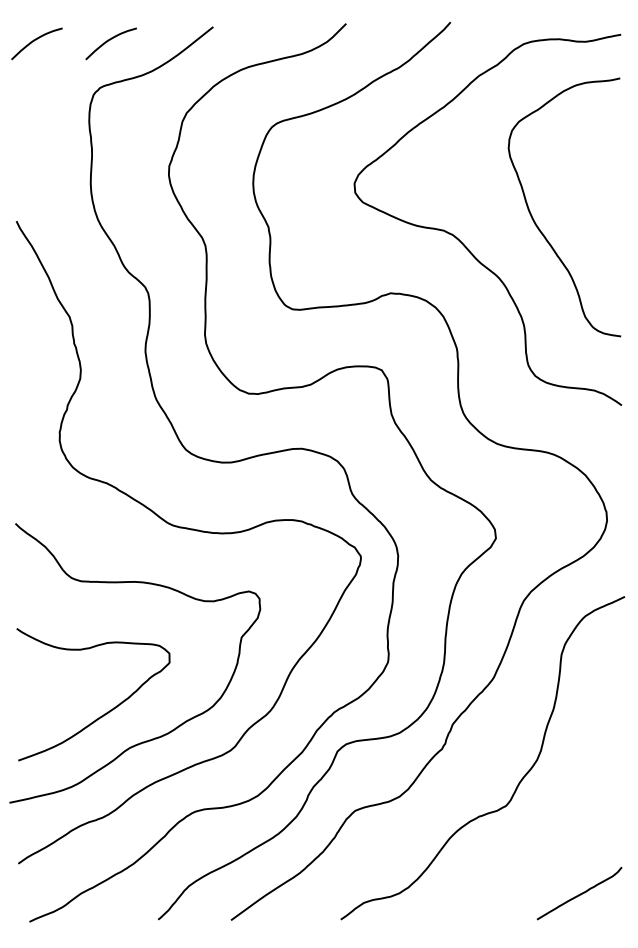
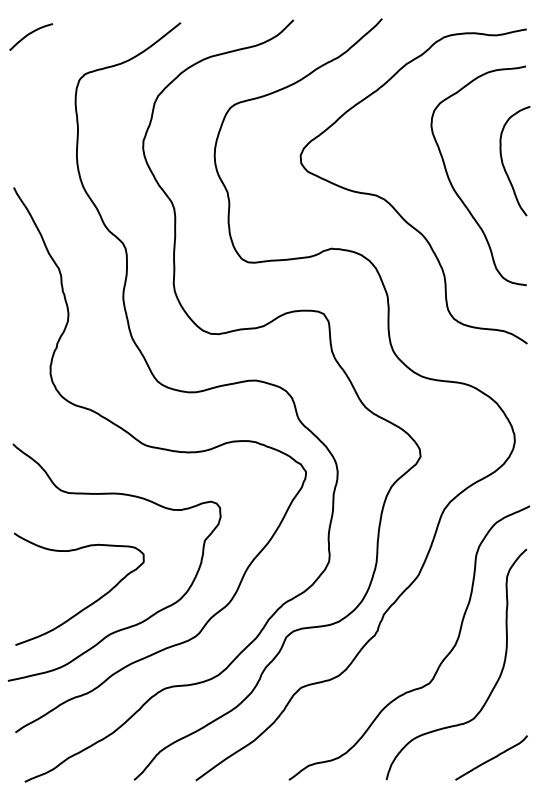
curve: (110, 40) -> (93, 34), removed
curve: (594, 195) -> (504, 165), added
curve: (583, 807) -> (494, 684), added

